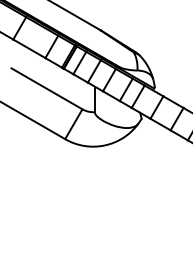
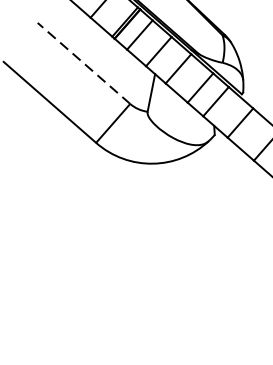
line: (46, 88) -> (83, 62), solid -> dashed

